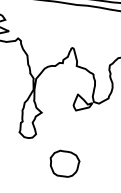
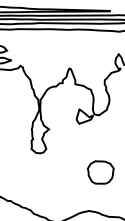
part: (64, 163) -> (100, 172), moved

